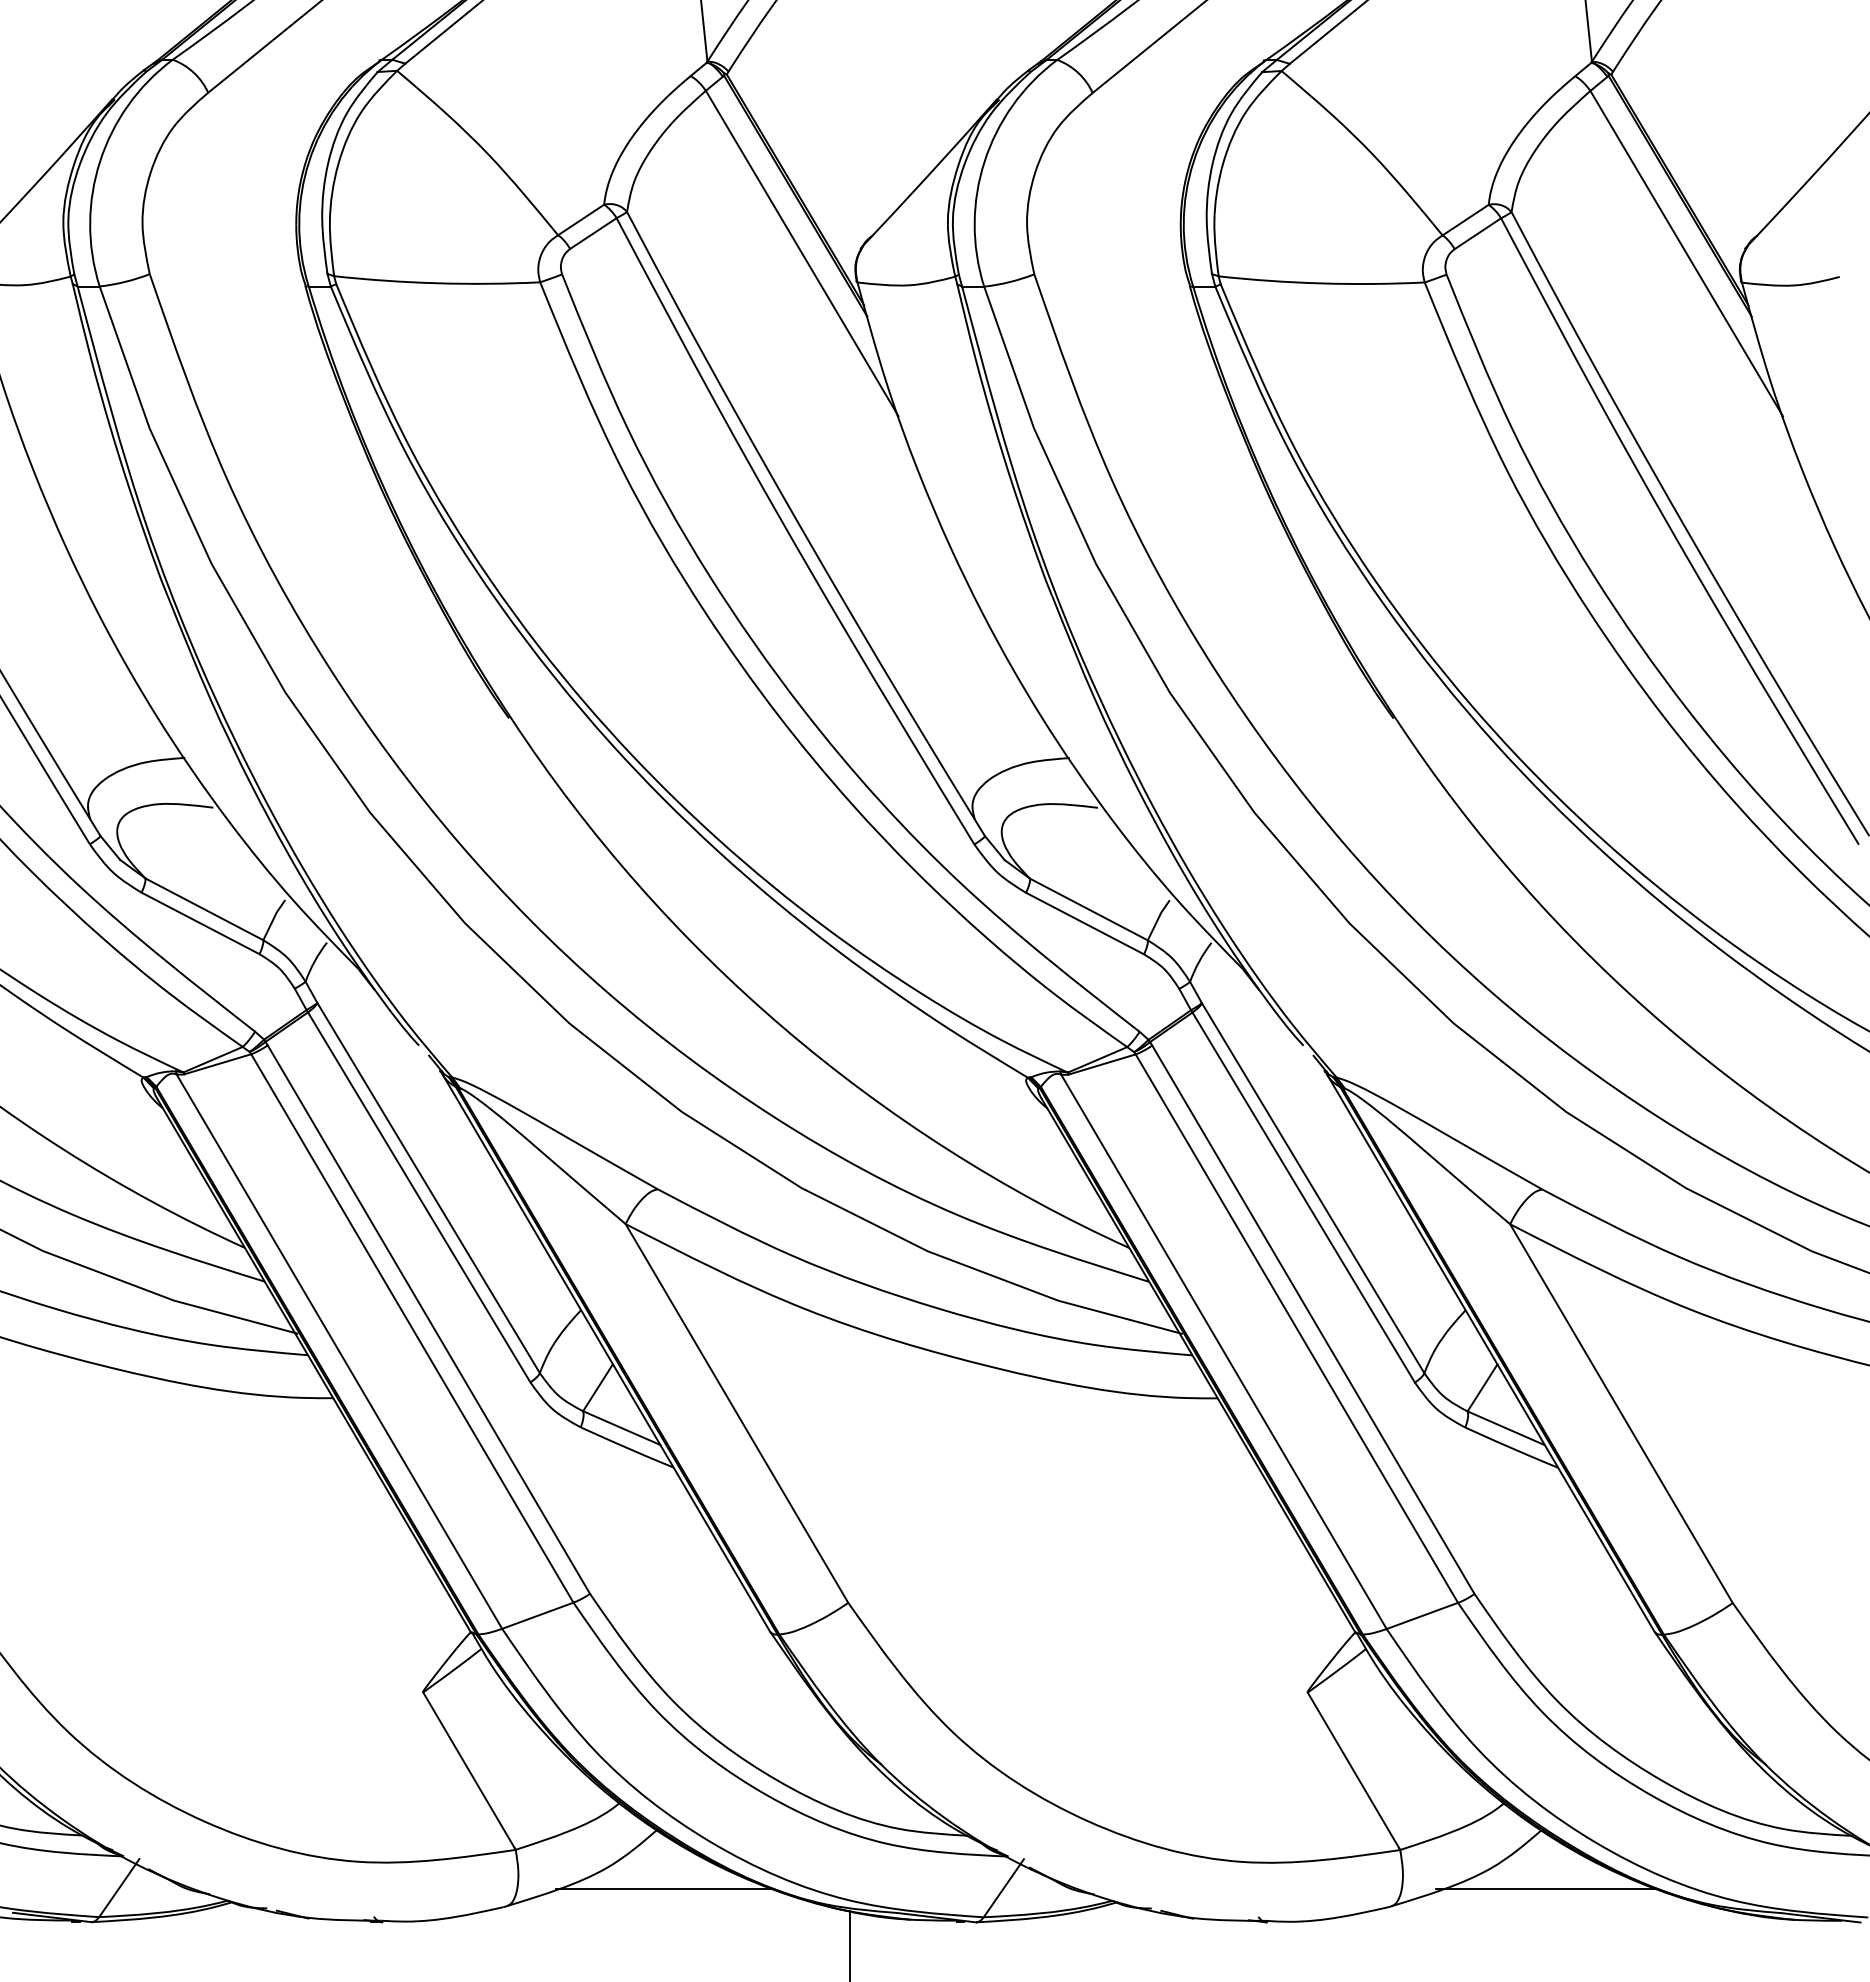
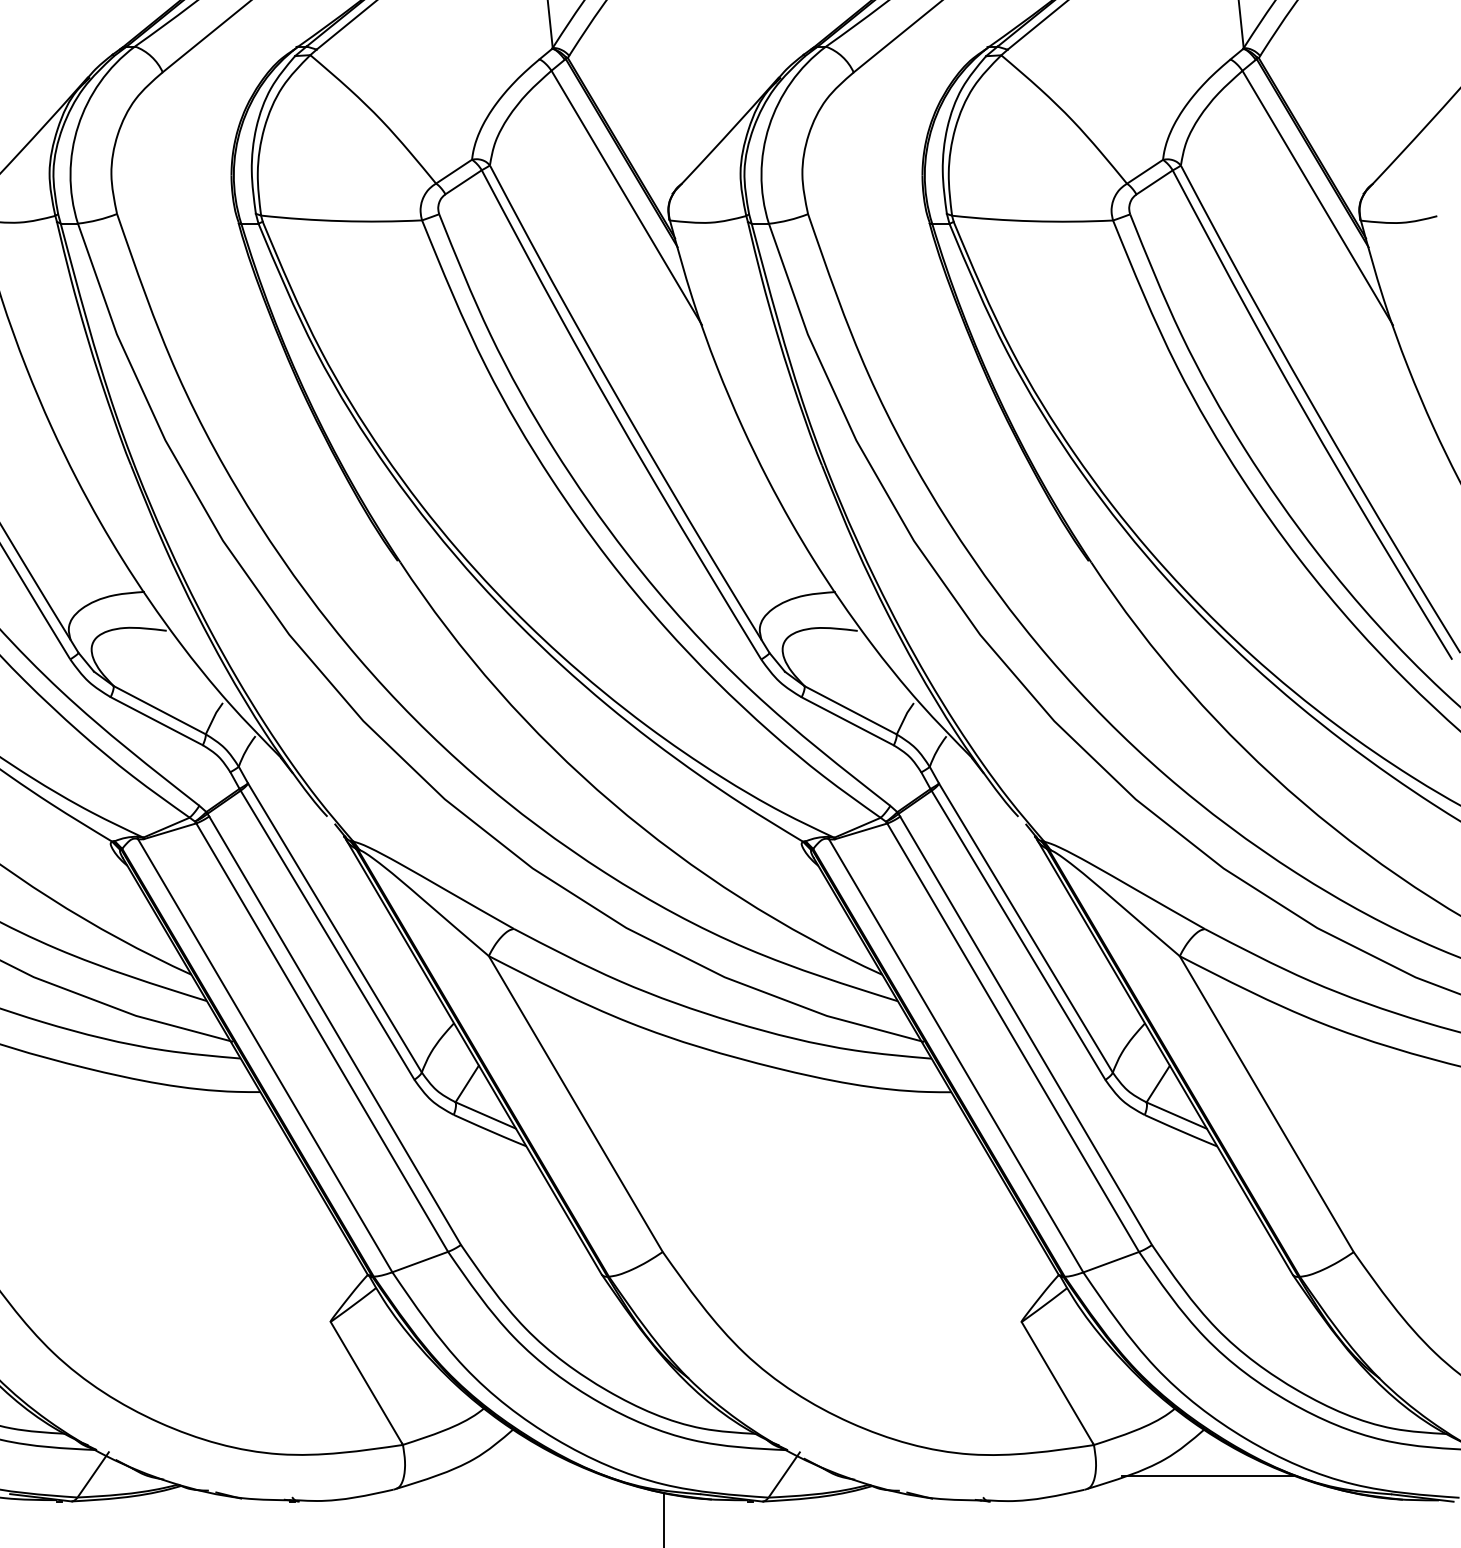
line: (665, 1889) -> (519, 1475), removed

